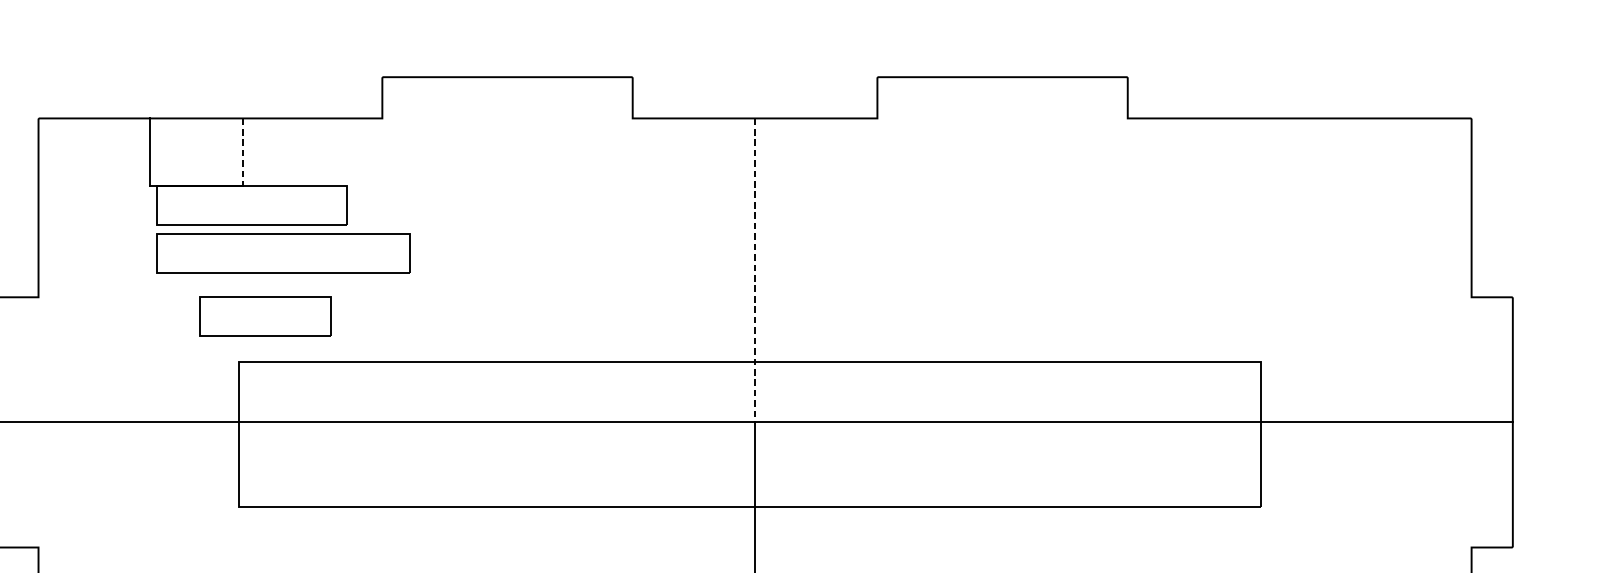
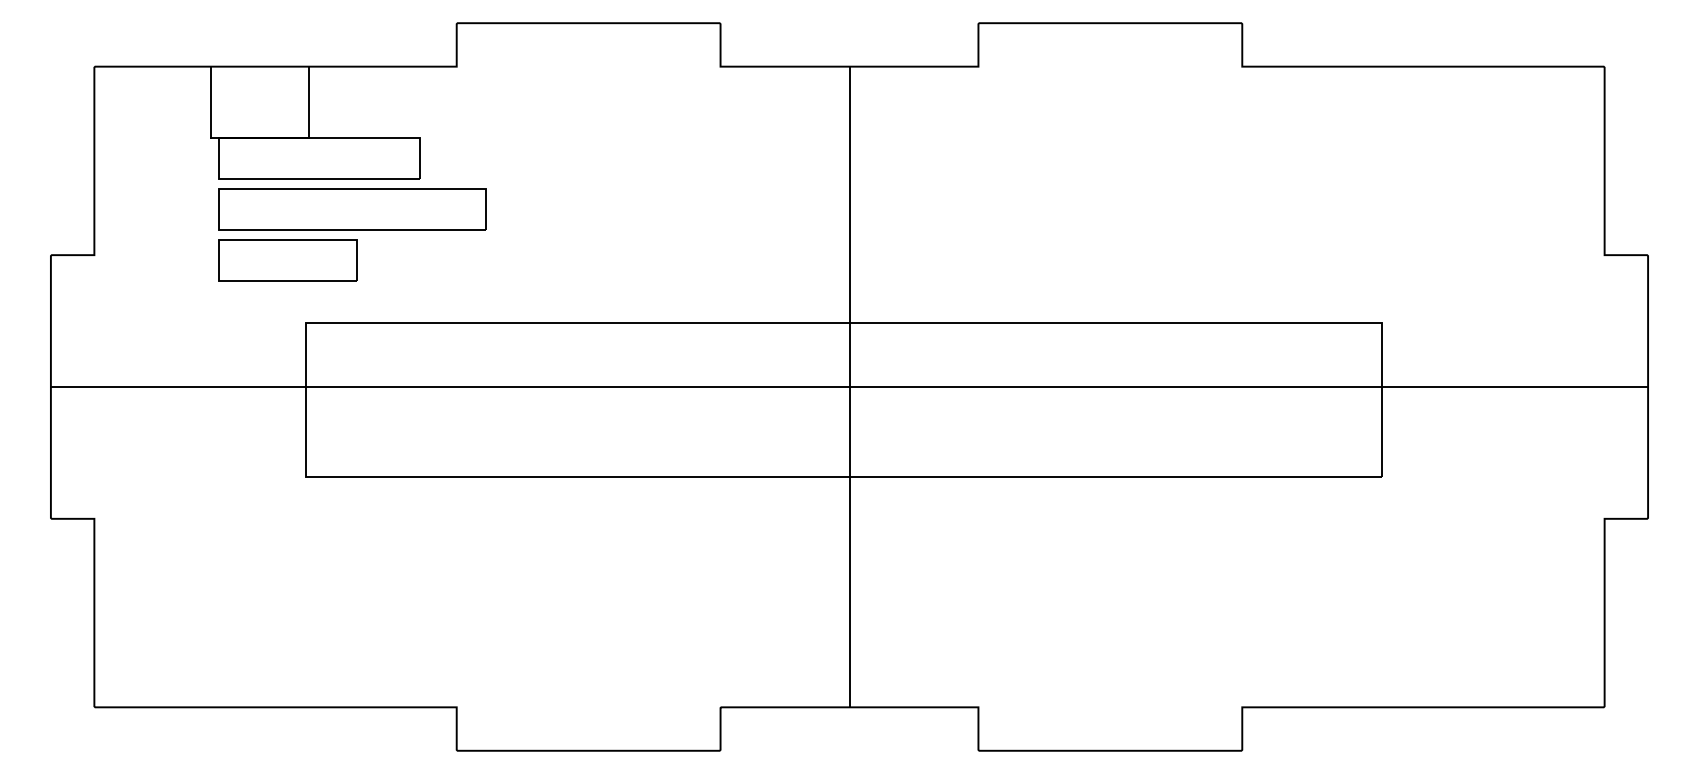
line: (242, 152) -> (309, 102), dashed -> solid
line: (755, 271) -> (849, 227), dashed -> solid
part: (264, 316) -> (287, 260), moved

